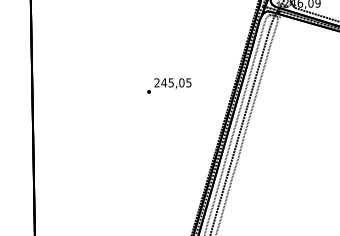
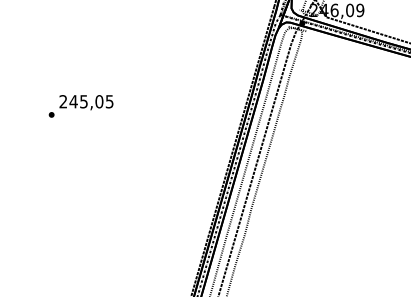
text: (169, 85) -> (81, 105), moved

